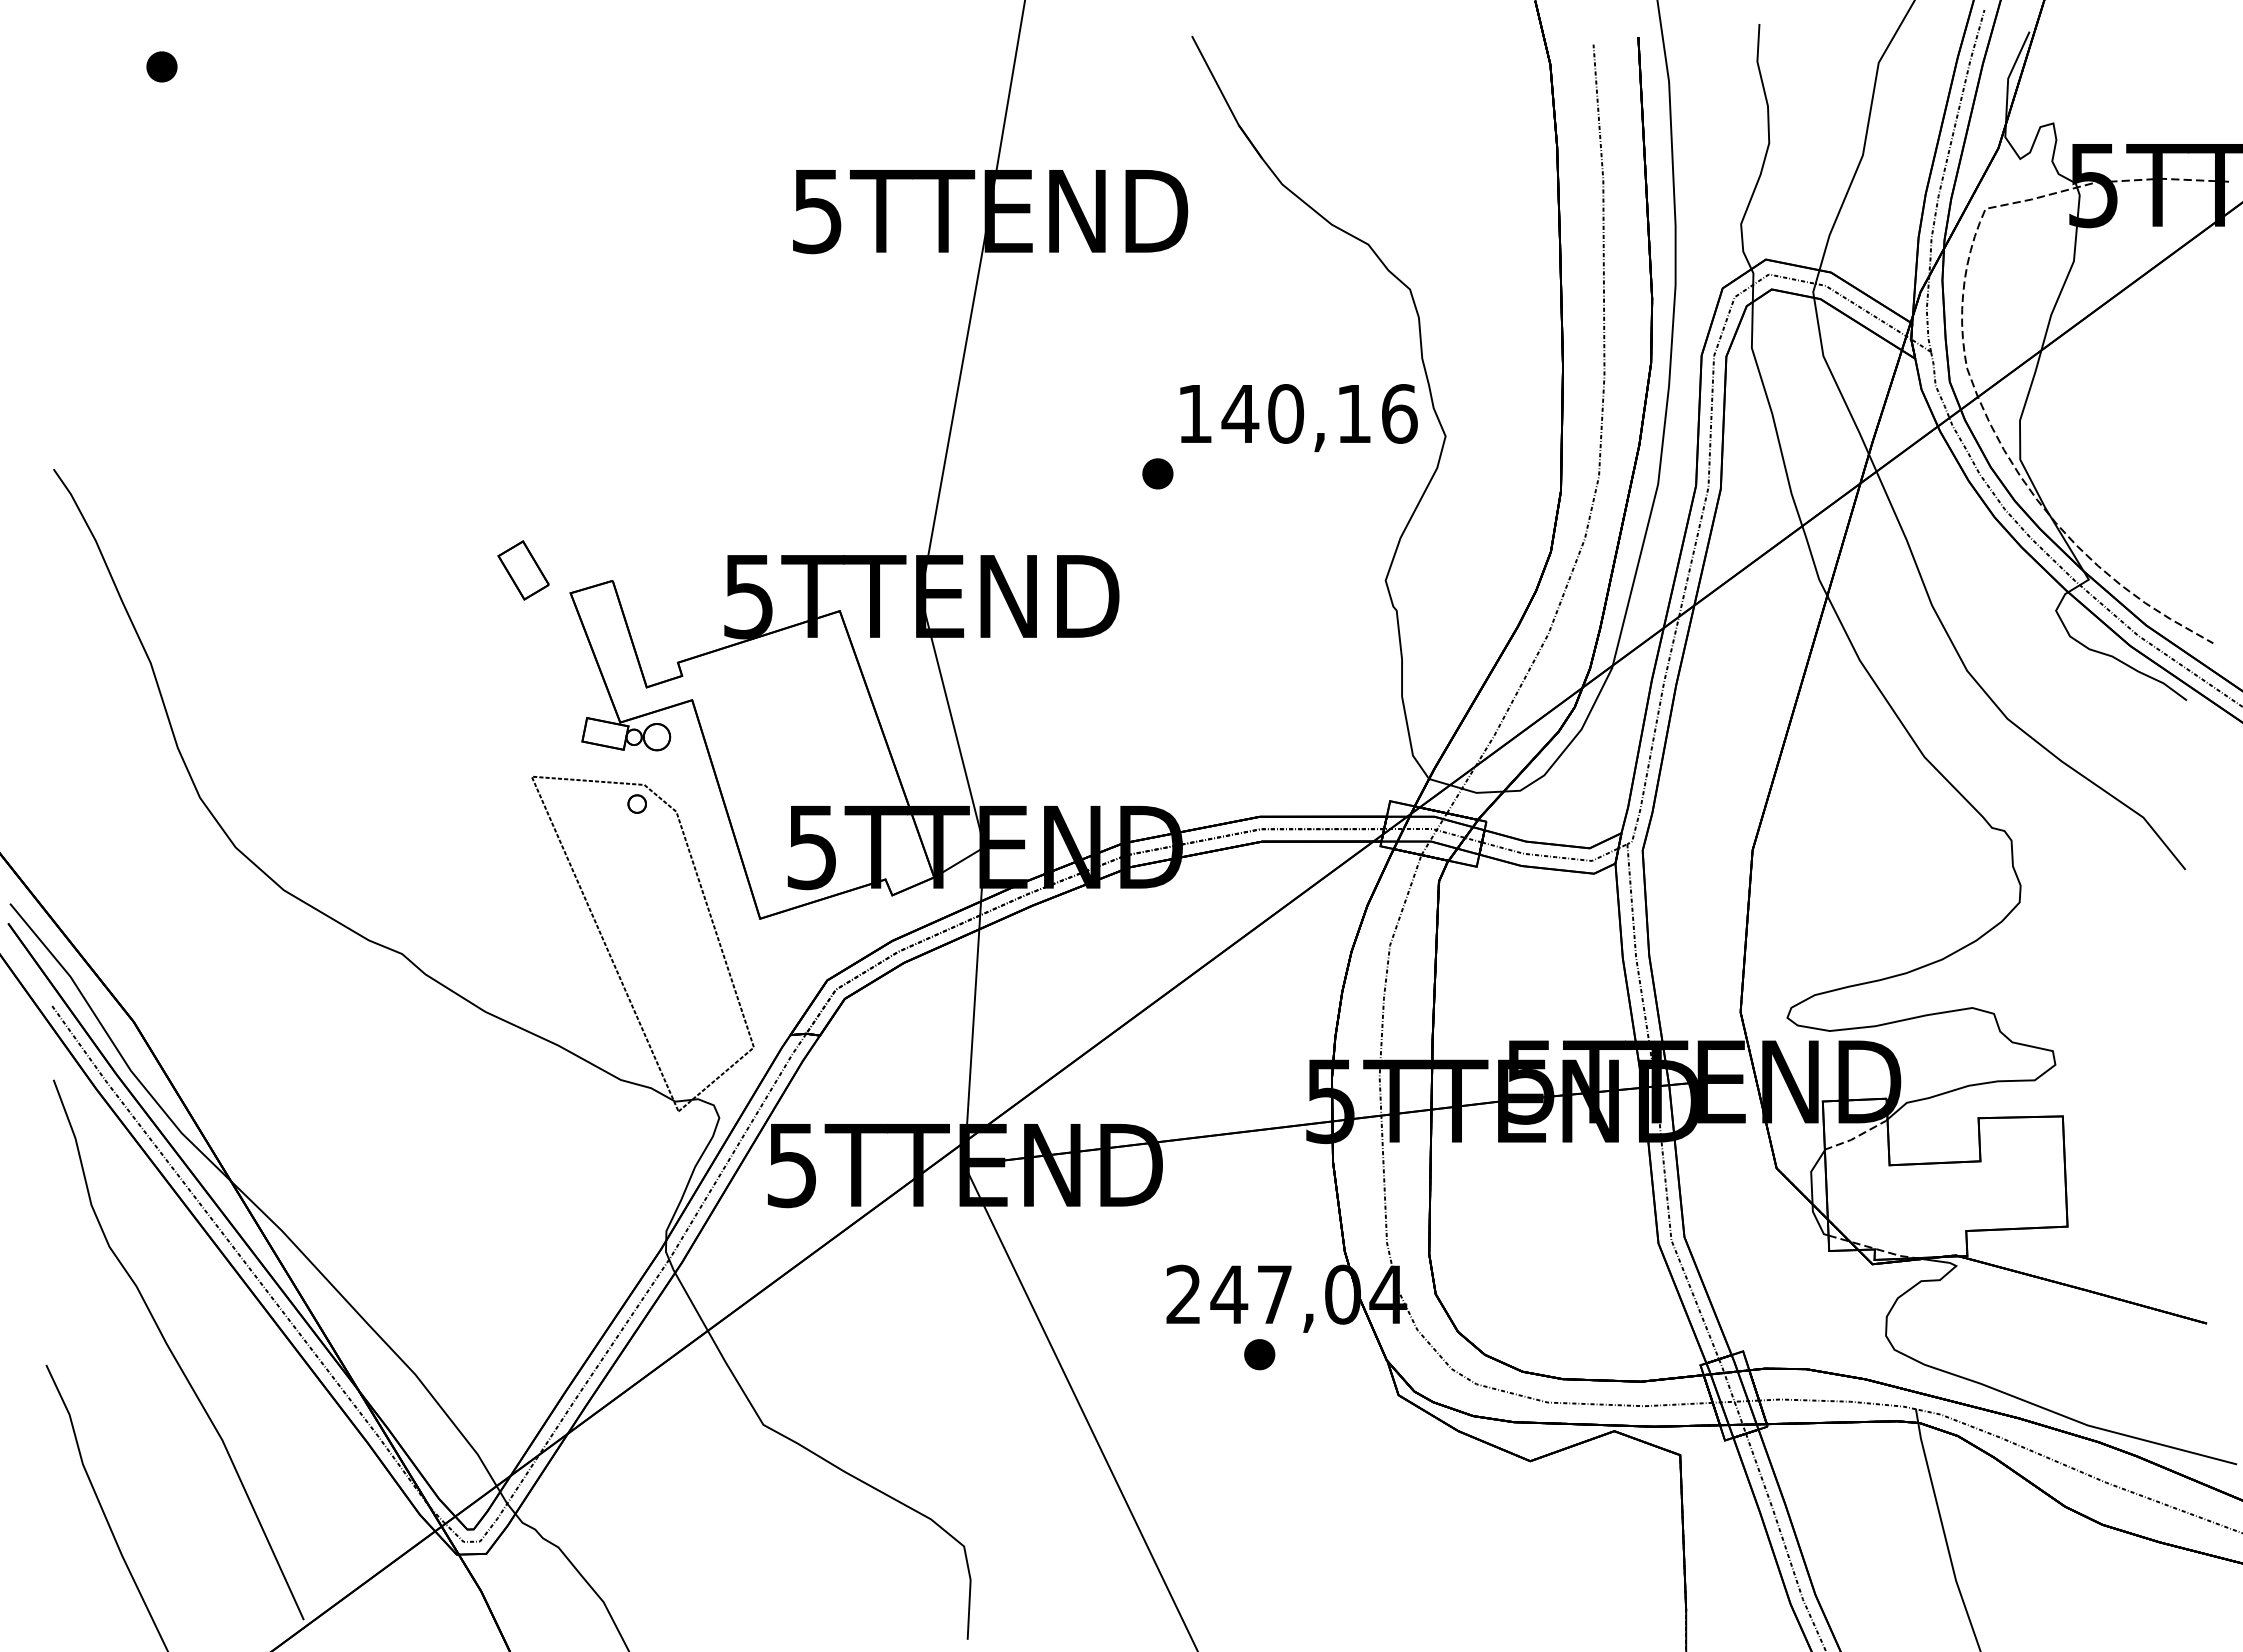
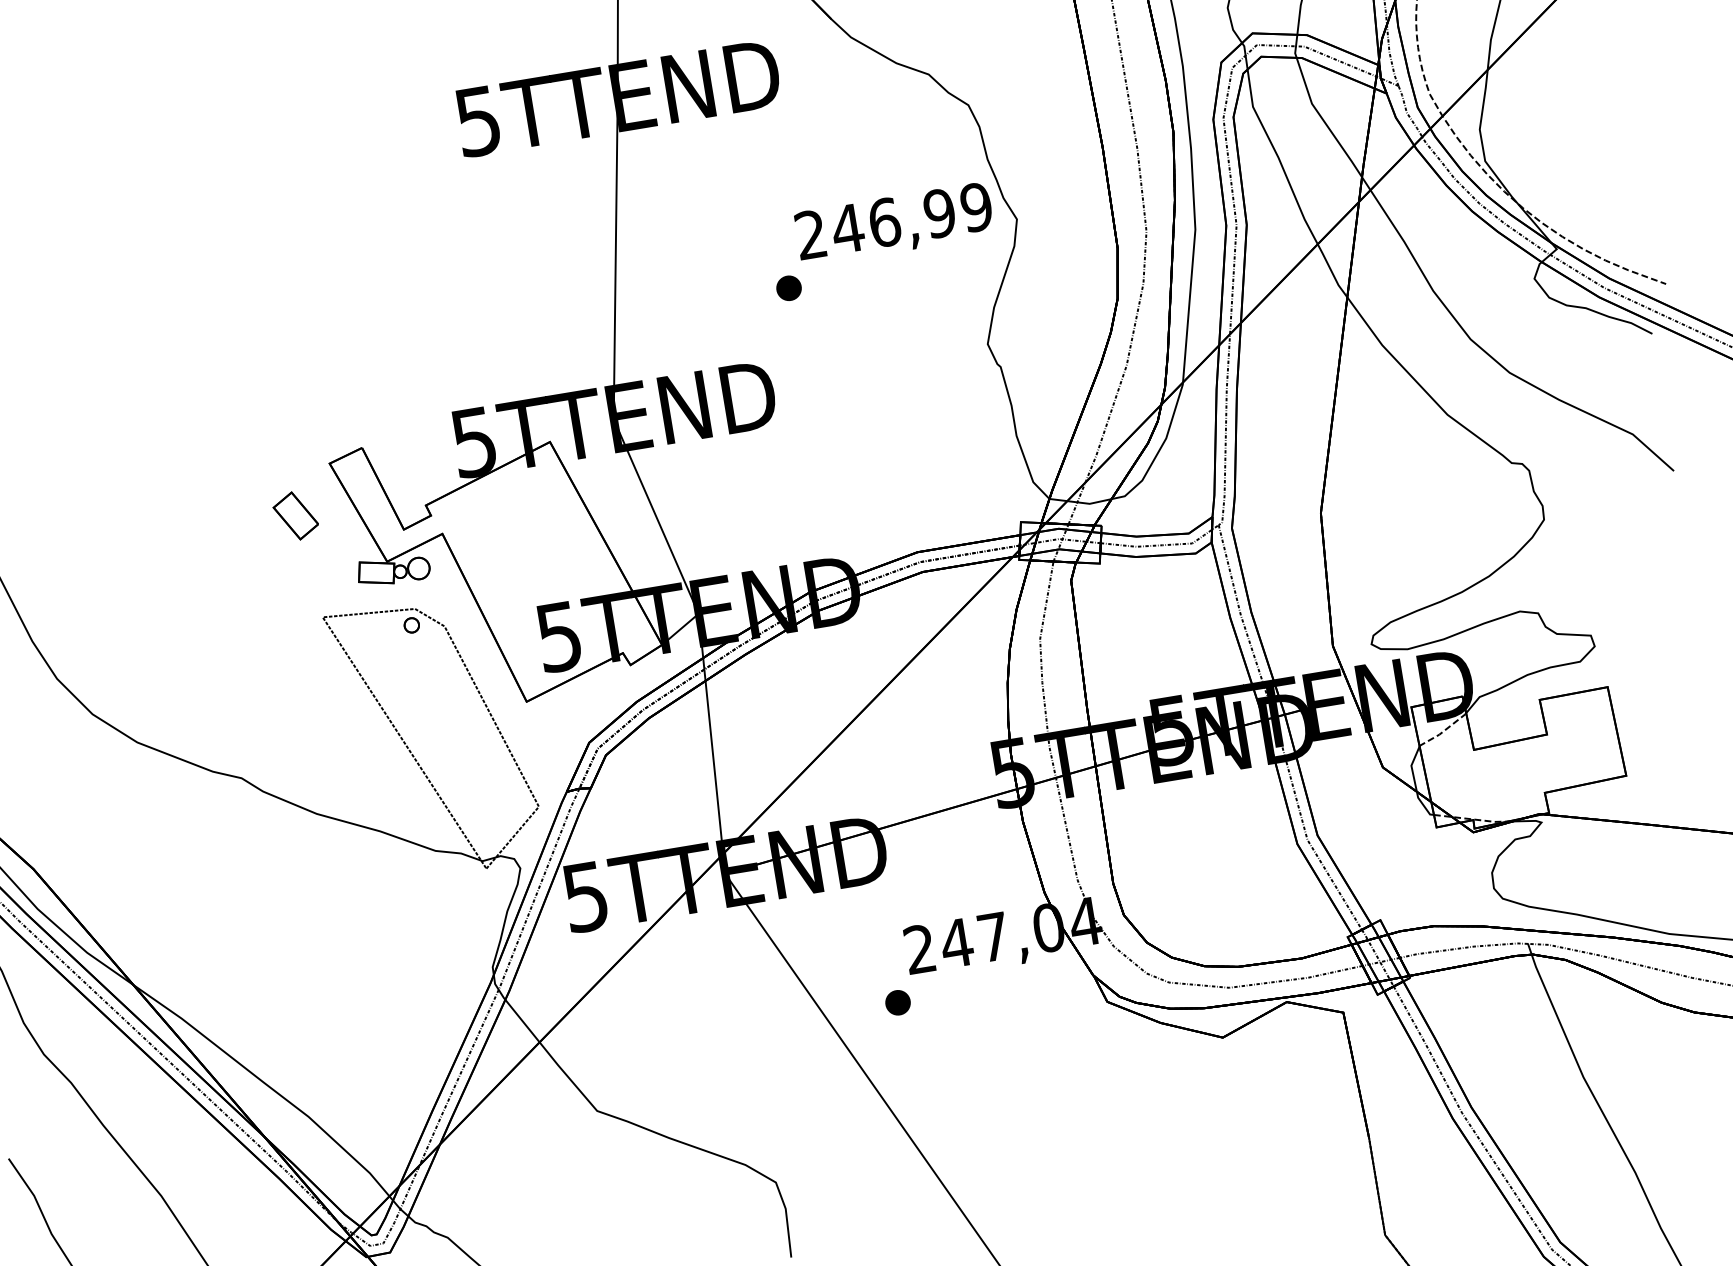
text: (1297, 413) -> (893, 220), 140,16 -> 246,99
part: (523, 570) -> (295, 516), moved
part: (1259, 1354) -> (897, 1002), moved

